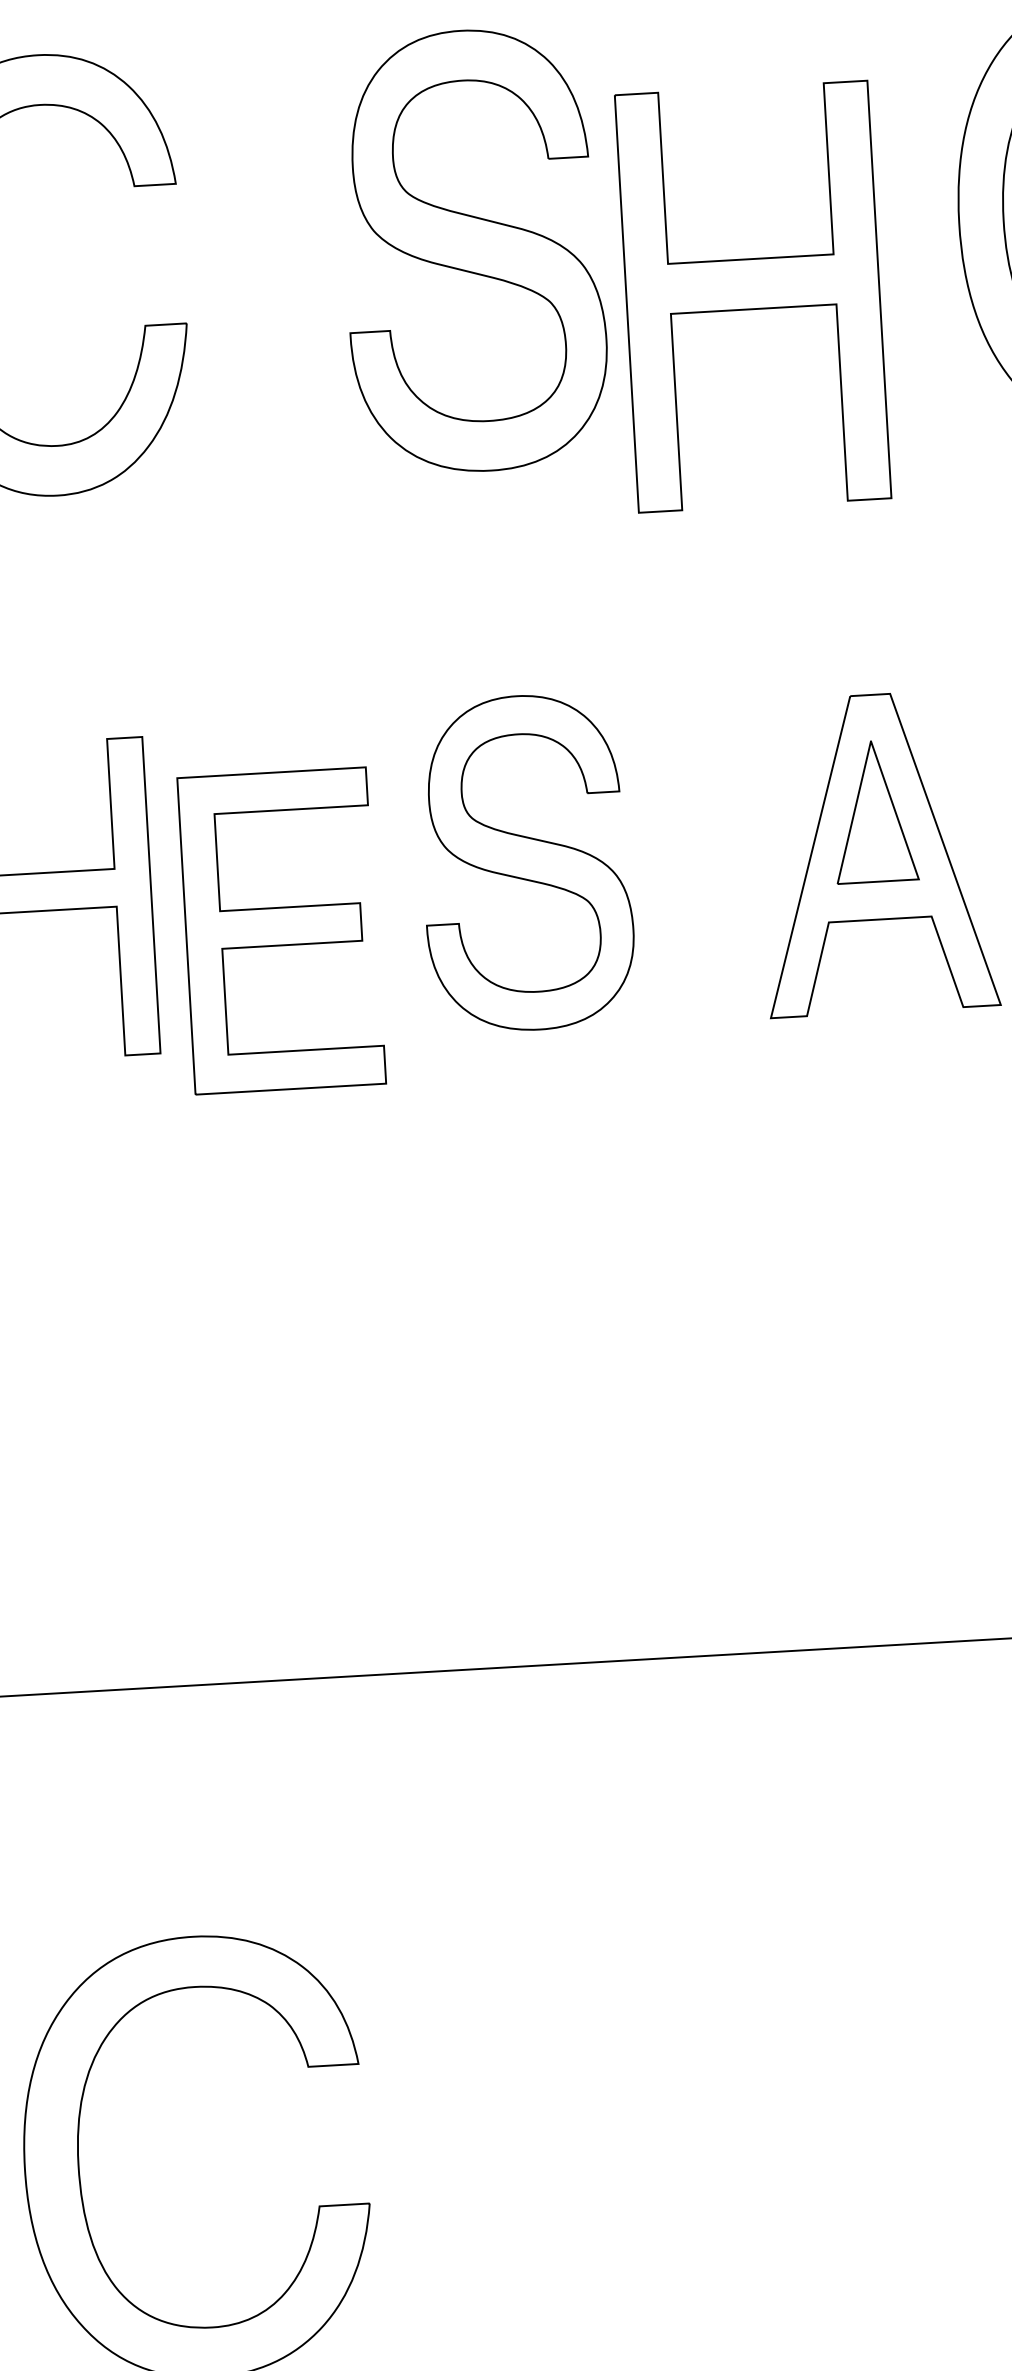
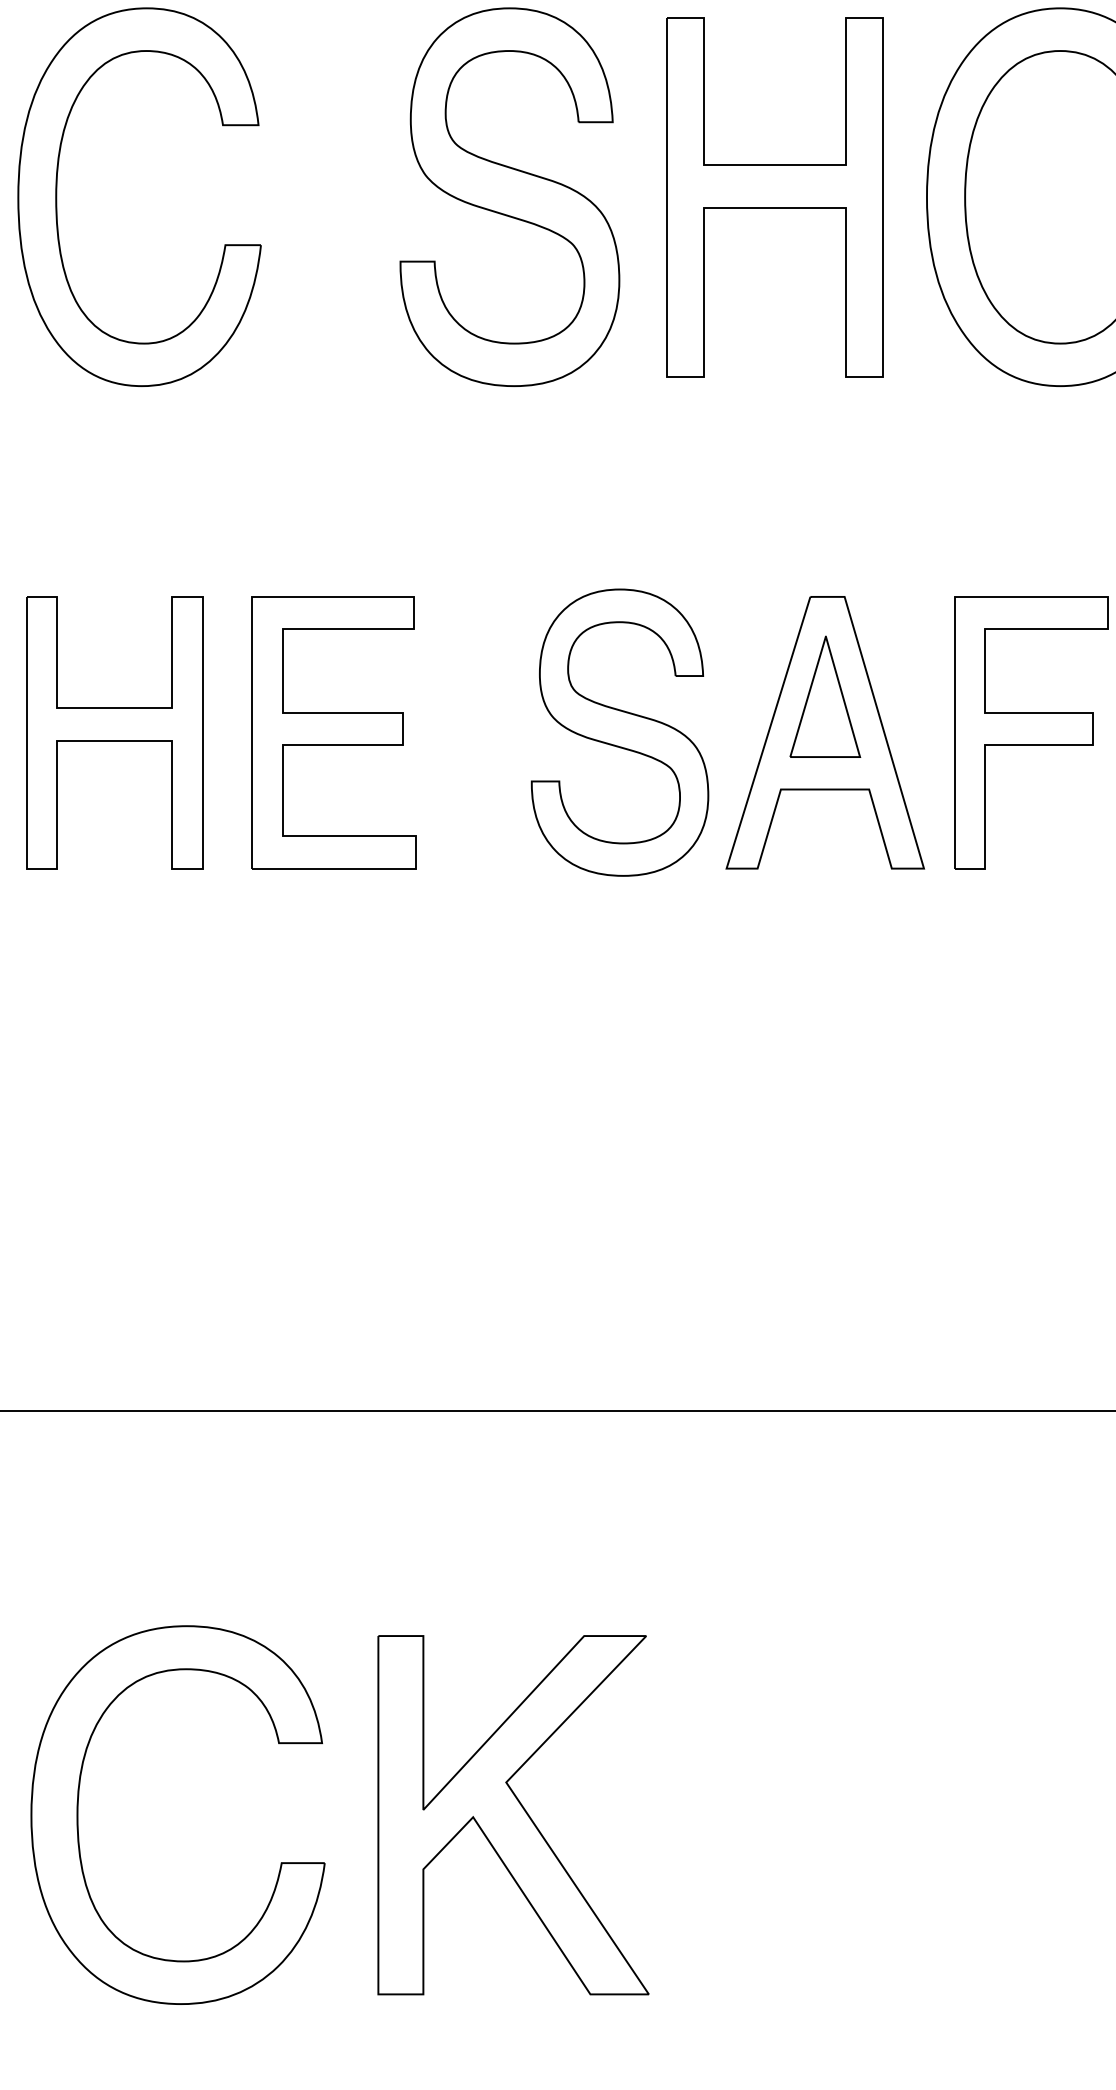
part: (752, 297) -> (774, 197), moved
part: (525, 862) -> (619, 732), moved
part: (280, 930) -> (333, 732), moved
part: (586, 2135) -> (513, 1815), added

